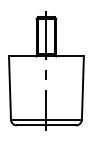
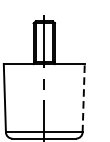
line: (82, 88) -> (83, 98), solid -> dashed

